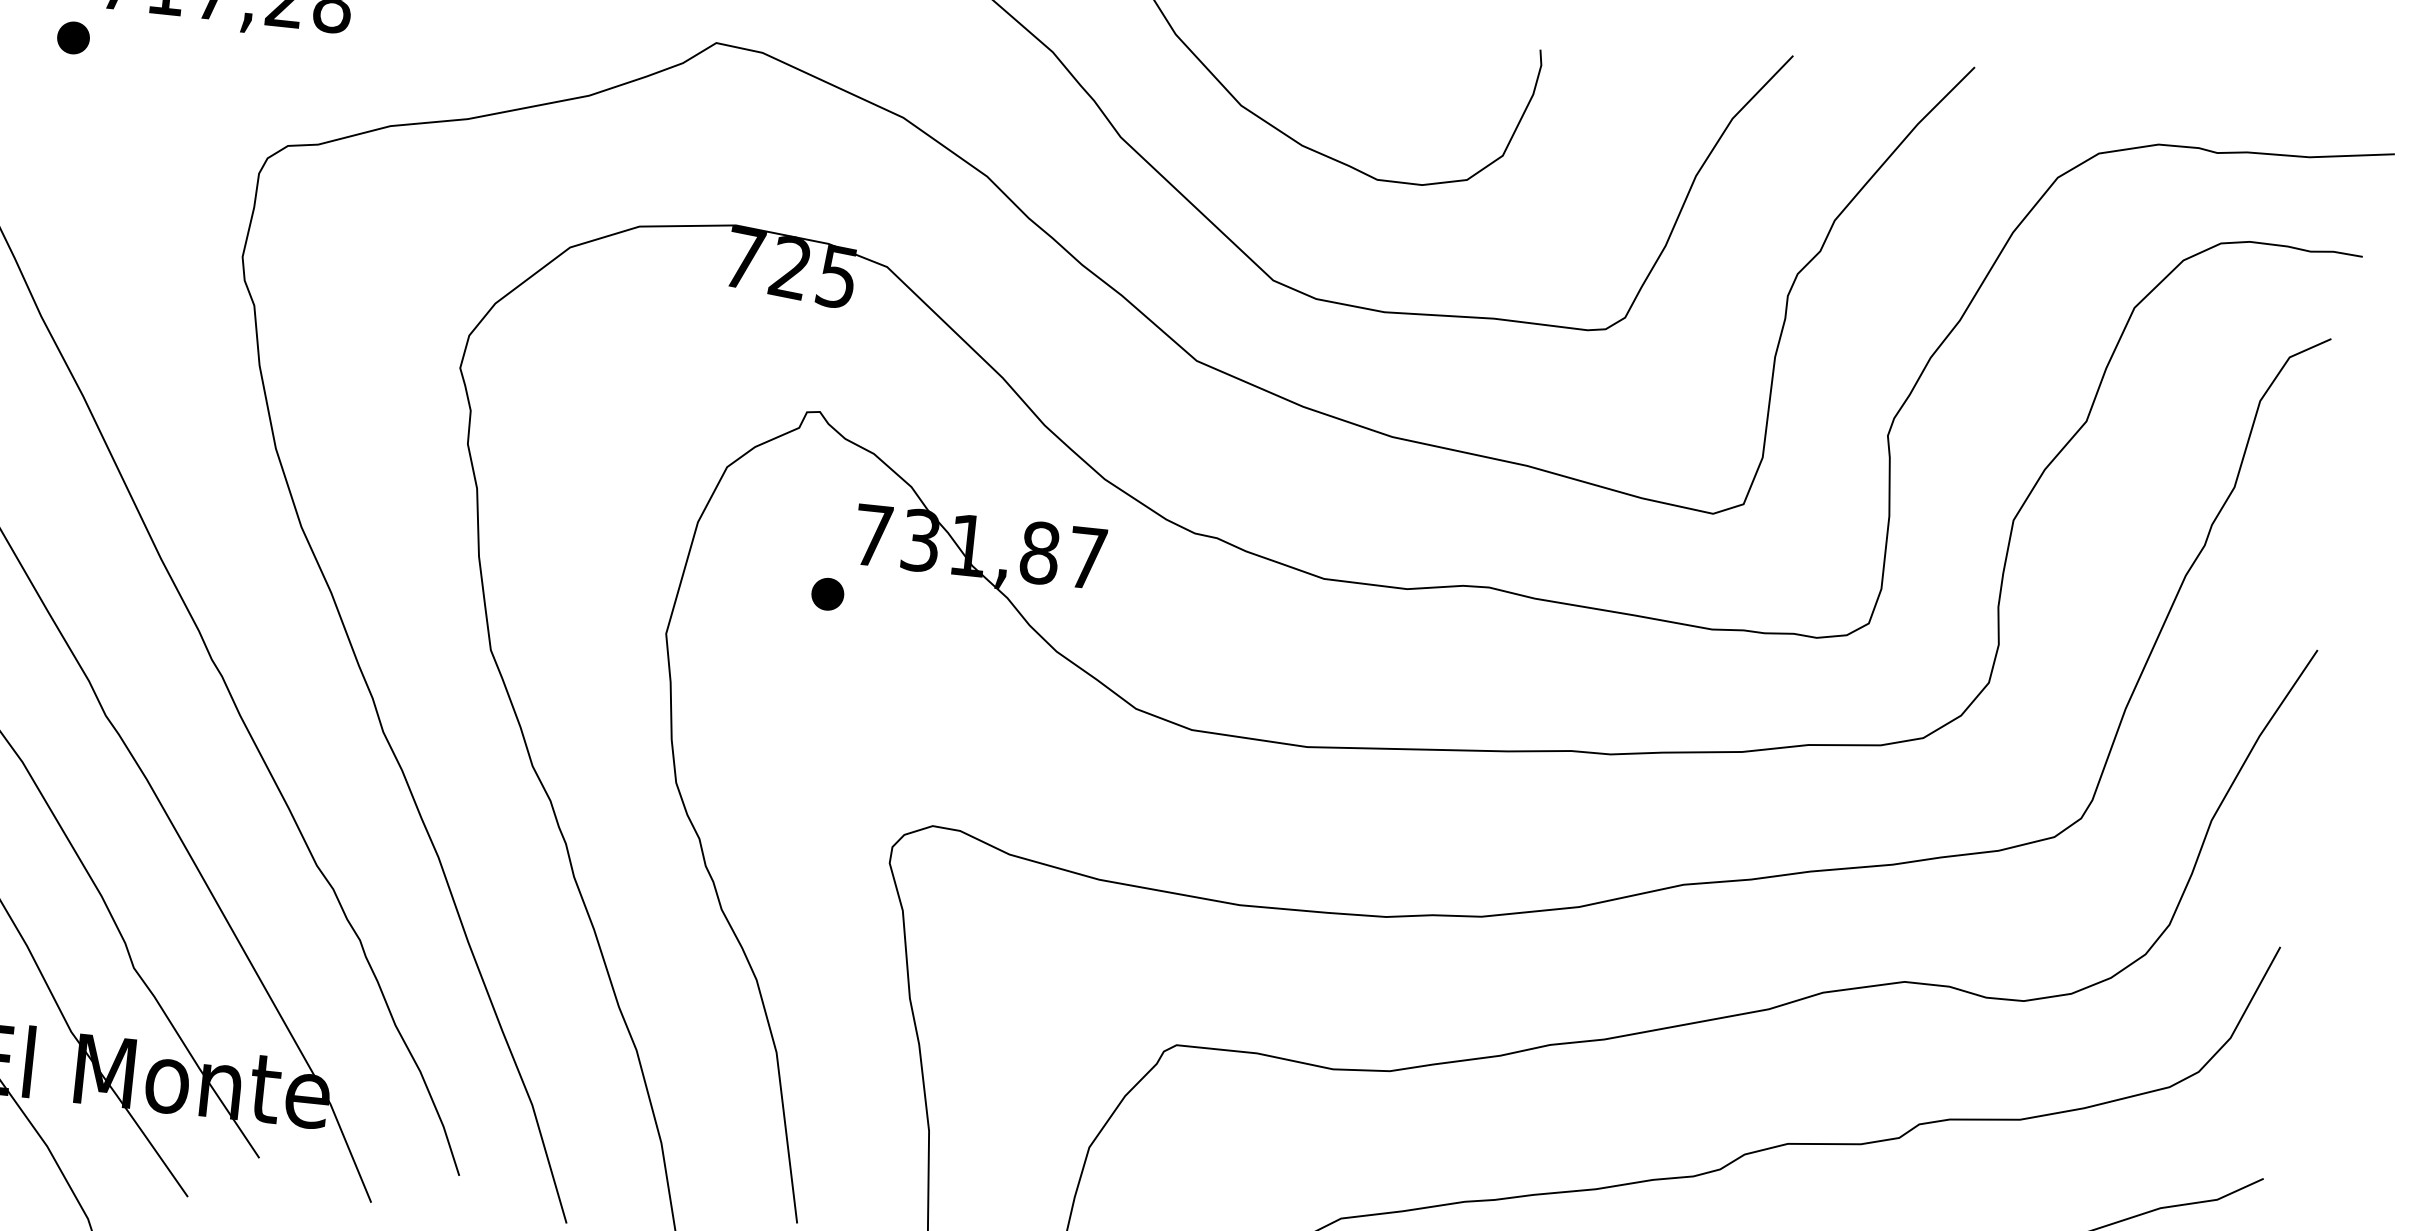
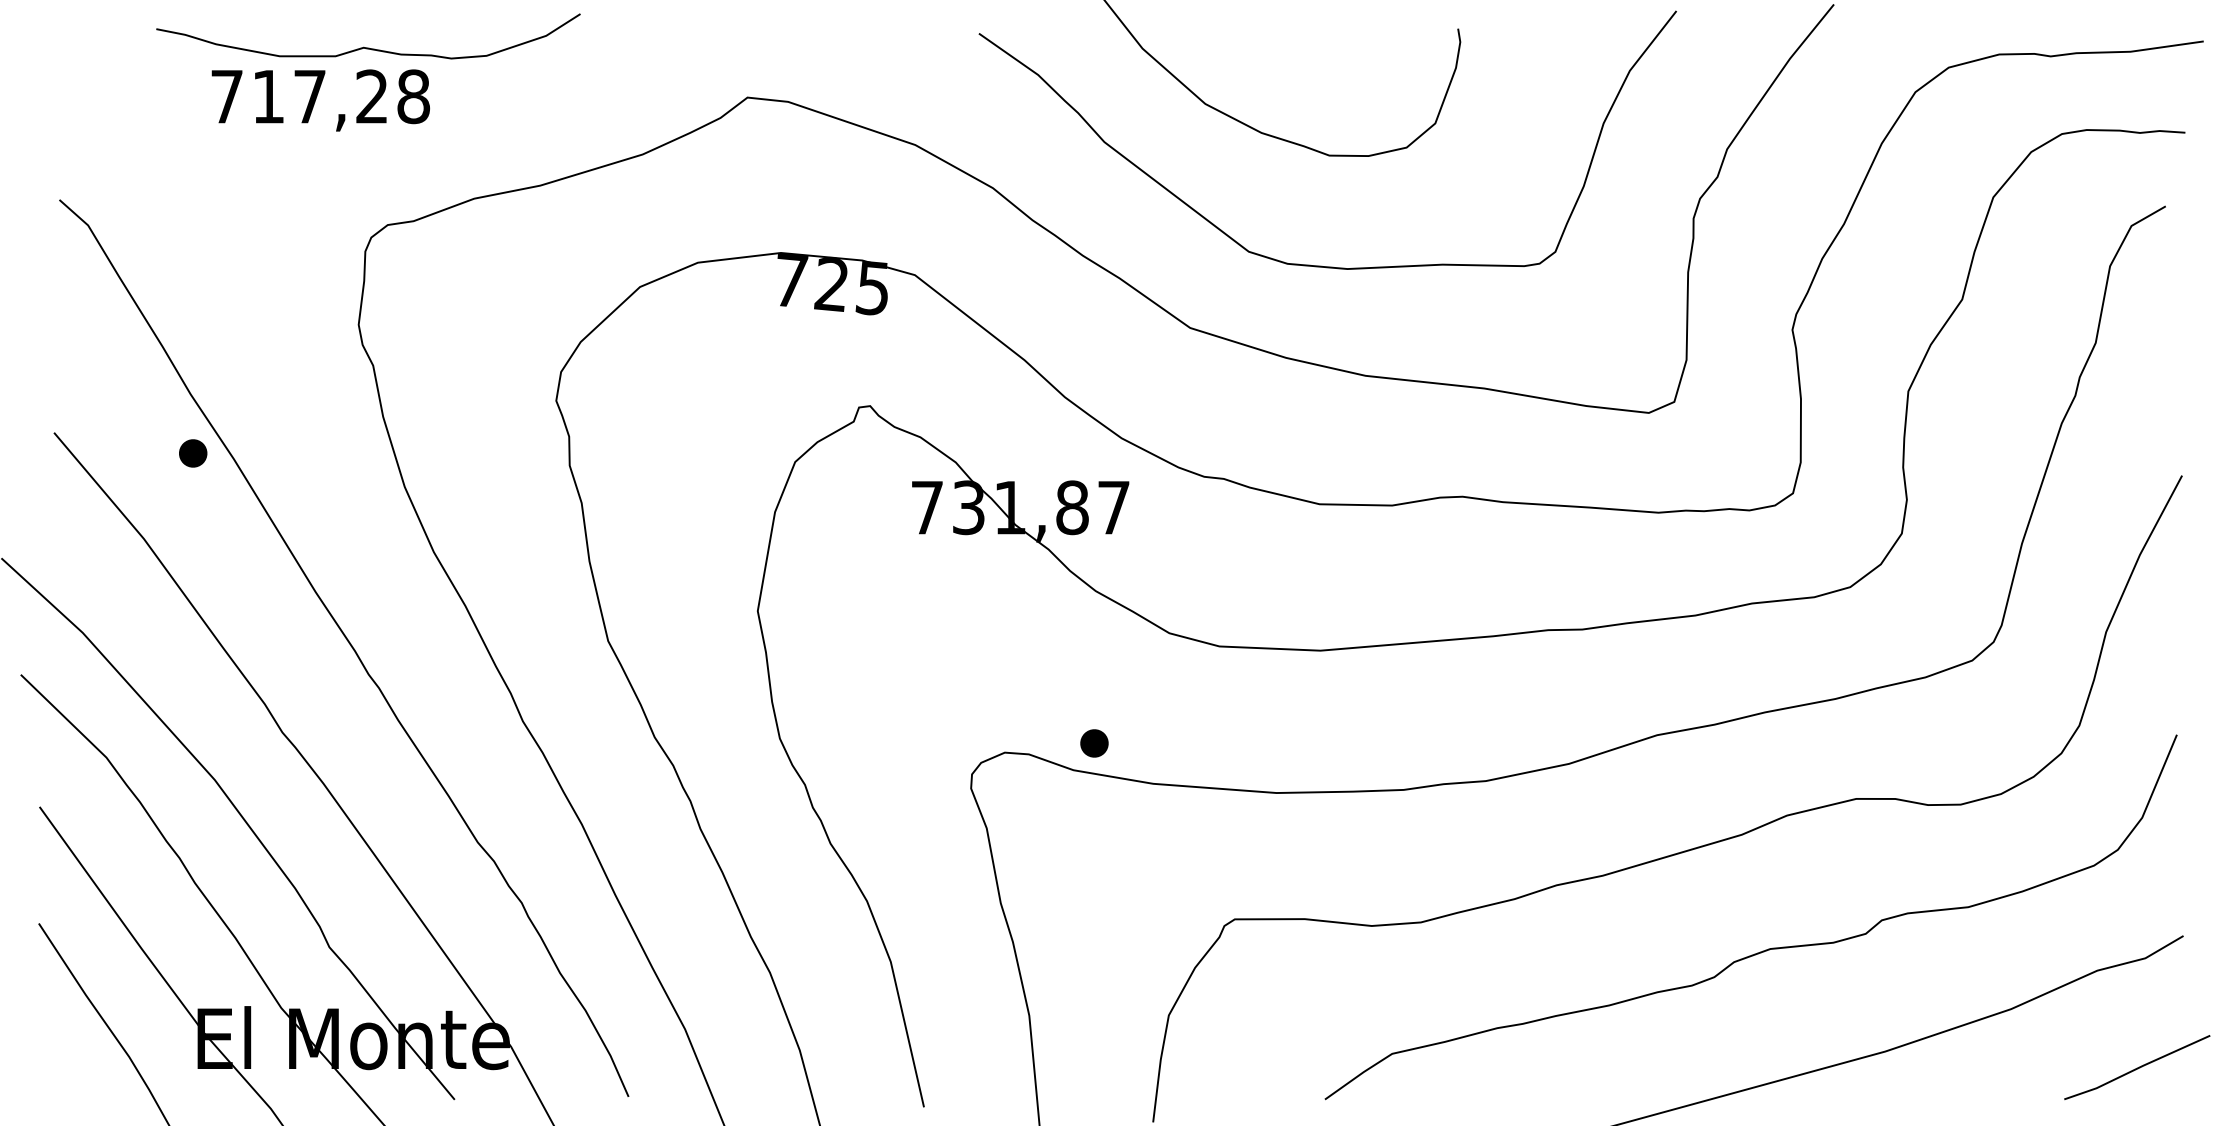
part: (73, 38) -> (193, 453), moved
part: (827, 594) -> (1094, 743), moved

